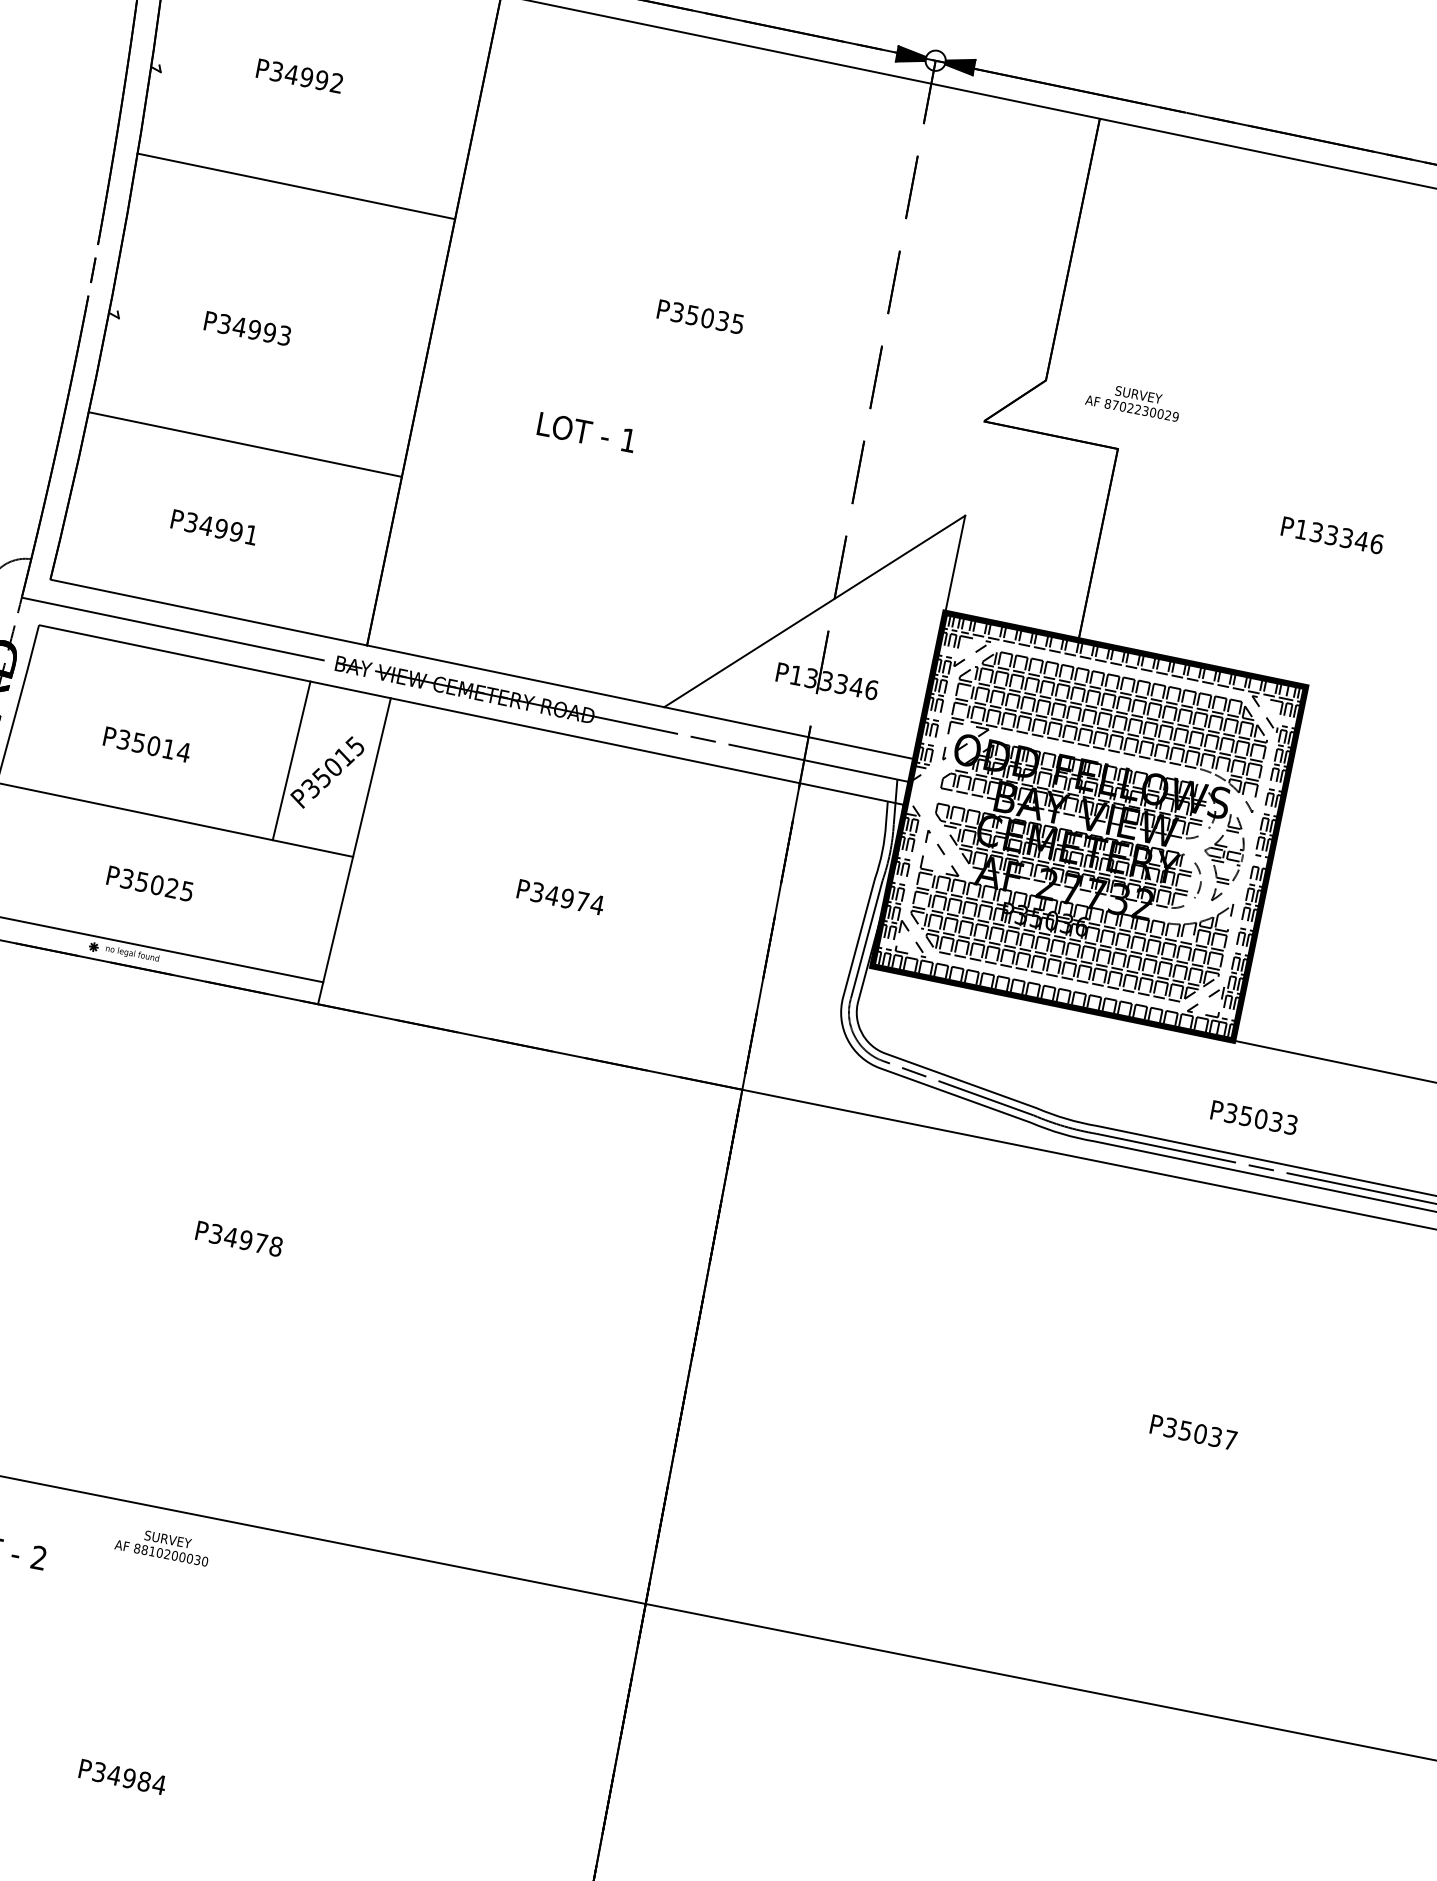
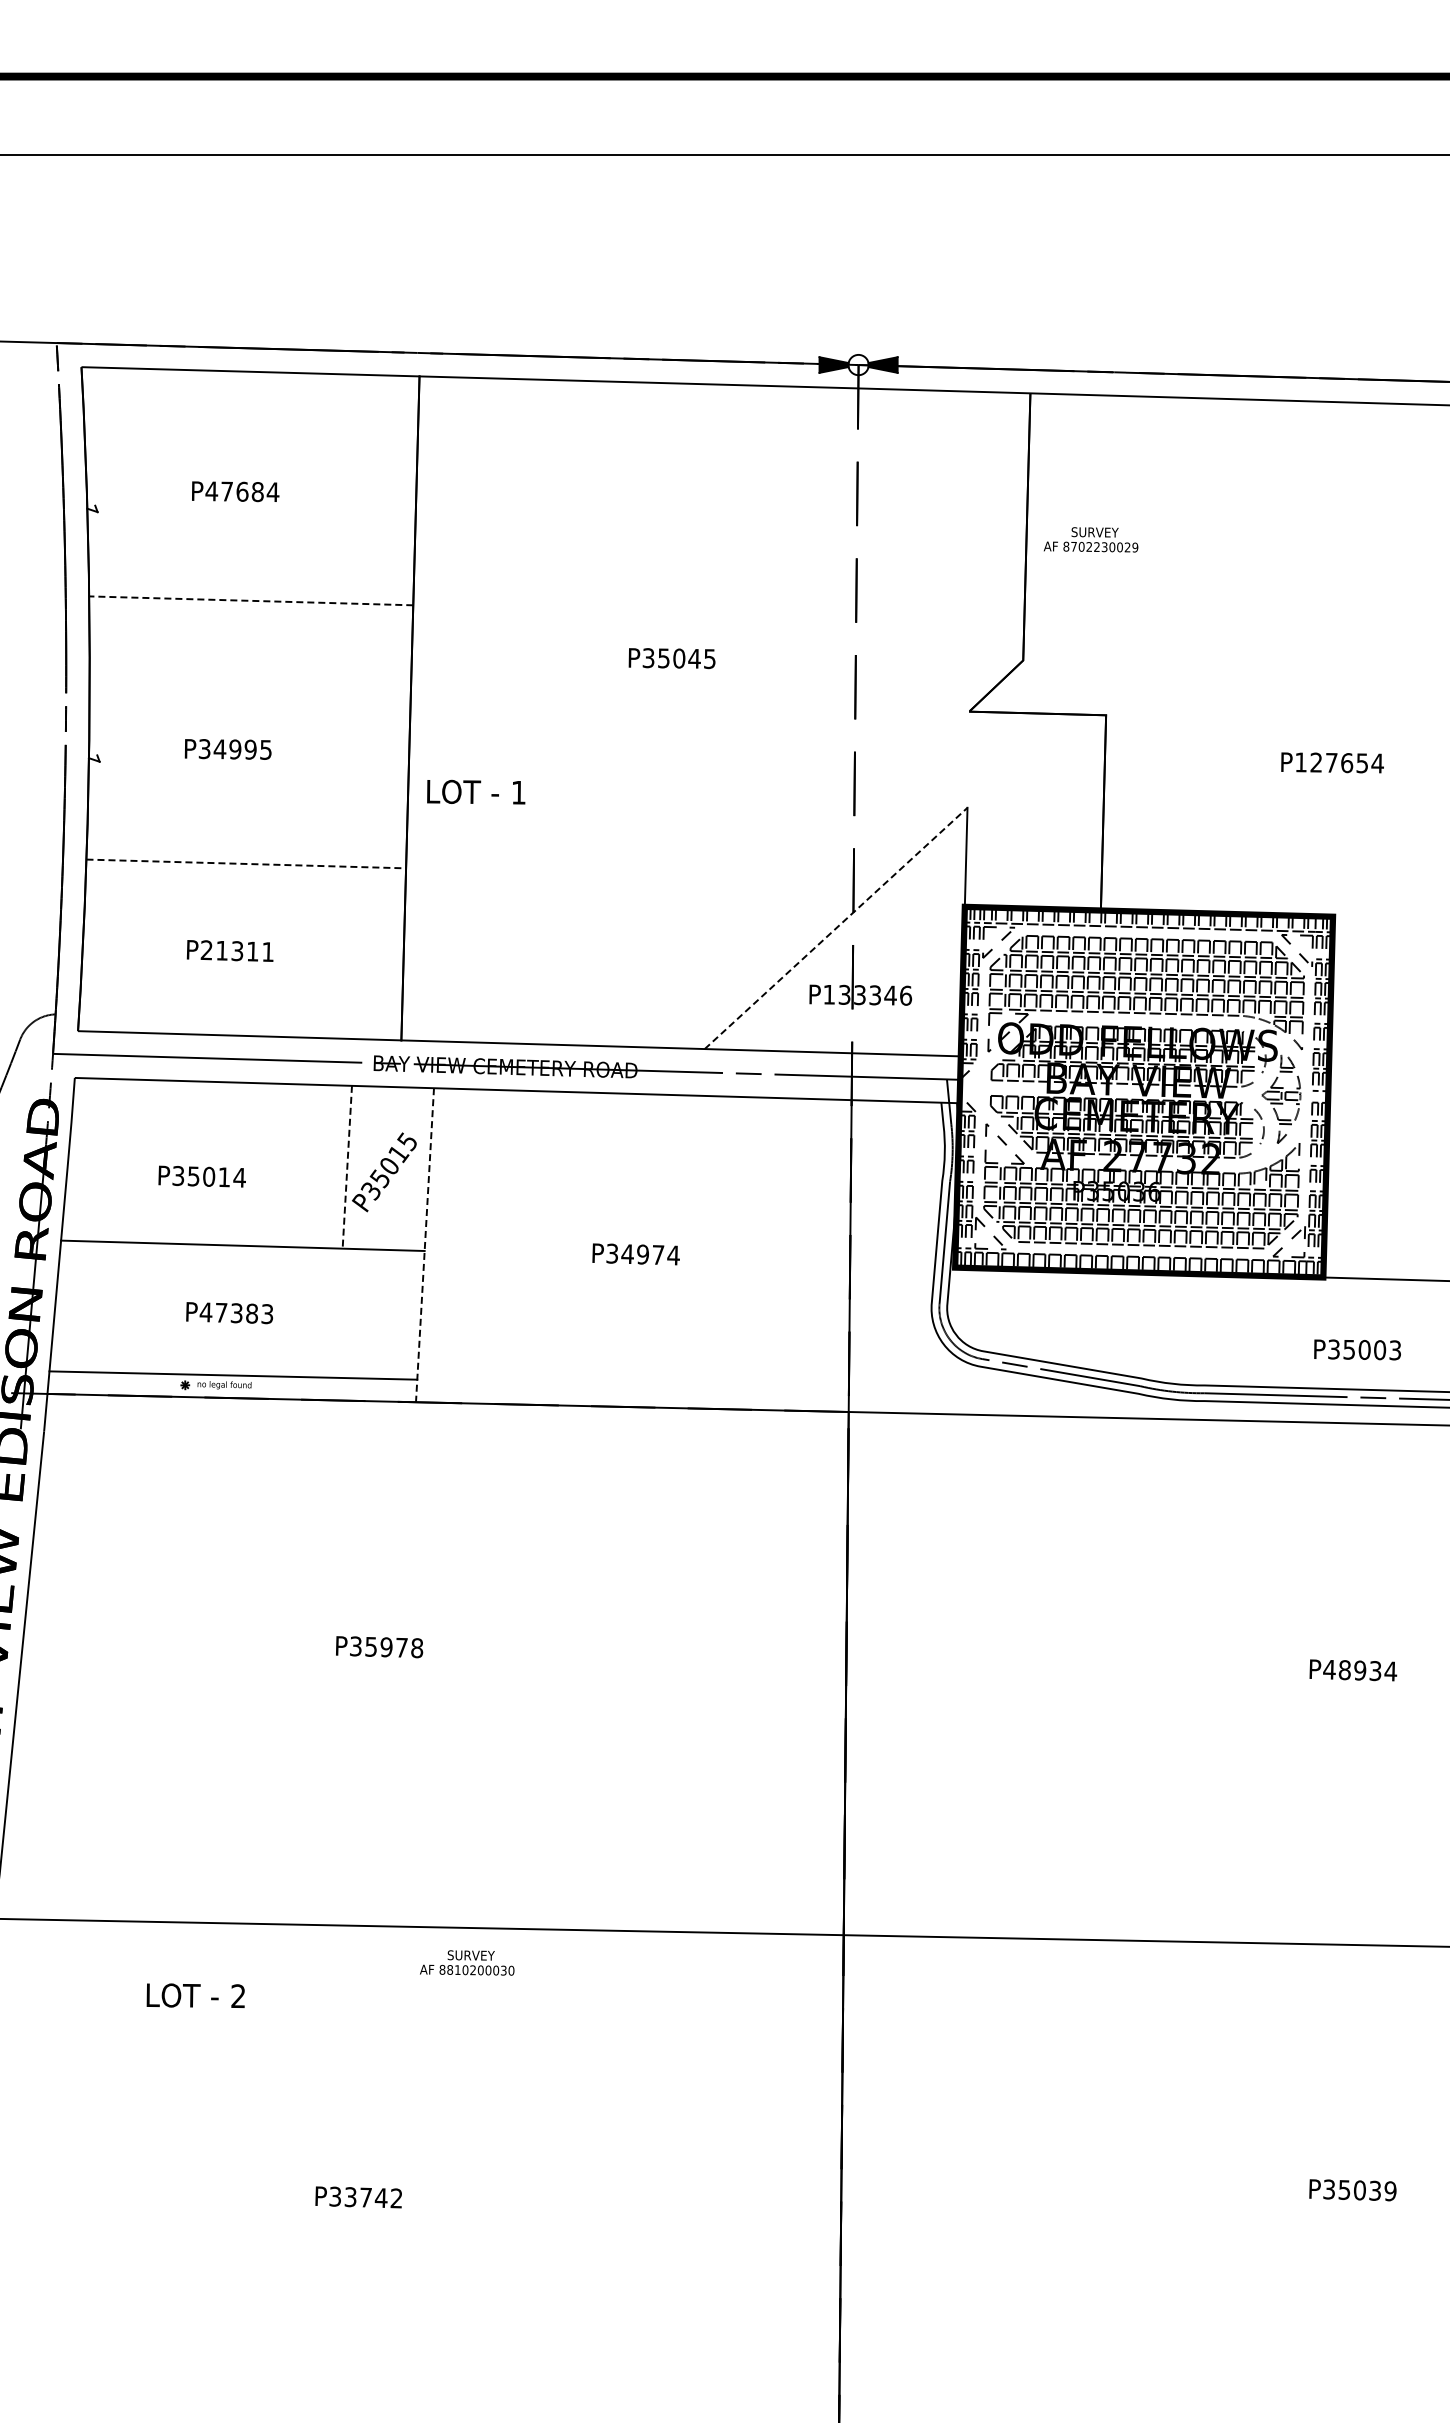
text: (306, 77) -> (242, 491), P34992 -> P47684
line: (295, 185) -> (250, 600), solid -> dashed
text: (722, 320) -> (694, 658), P35035 -> P35045
text: (285, 335) -> (266, 749), P34993 -> P34995
text: (1133, 401) -> (1091, 539), moved
text: (587, 431) -> (476, 791), moved
line: (245, 444) -> (246, 863), solid -> dashed
text: (213, 526) -> (229, 950), P34991 -> P21311
text: (1346, 537) -> (1346, 762), P133346 -> P127654
line: (815, 611) -> (836, 928), solid -> dashed
line: (291, 761) -> (347, 1167), solid -> dashed
line: (353, 851) -> (424, 1245), solid -> dashed
text: (157, 884) -> (236, 1312), P35025 -> P47383
text: (1276, 1122) -> (1380, 1350), P35033 -> P35003
text: (230, 1236) -> (370, 1646), P34978 -> P35978
text: (1200, 1433) -> (1360, 1670), P35037 -> P48934
text: (163, 1545) -> (467, 1962), moved
text: (136, 1779) -> (373, 2197), P34984 -> P33742

